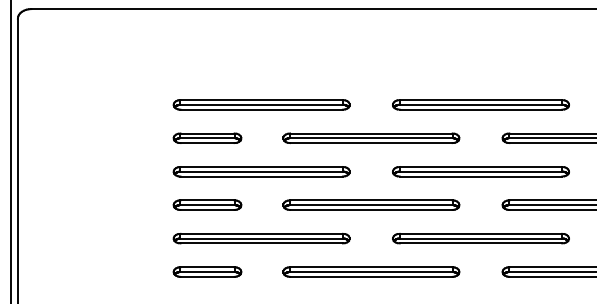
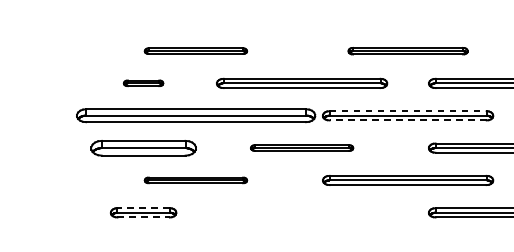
part: (261, 104) -> (195, 50), size x0.6
part: (480, 104) -> (407, 50), size x0.7
part: (207, 137) -> (143, 82), size x0.6
line: (481, 166) -> (408, 110), solid -> dashed
part: (261, 171) -> (195, 115), size x1.4
line: (480, 176) -> (407, 120), solid -> dashed
part: (207, 204) -> (143, 147), size x1.6
part: (371, 204) -> (302, 147), size x0.6
part: (261, 238) -> (195, 180), size x0.6
line: (207, 267) -> (143, 208), solid -> dashed
part: (371, 271) -> (302, 212), removed
line: (208, 276) -> (144, 217), solid -> dashed

